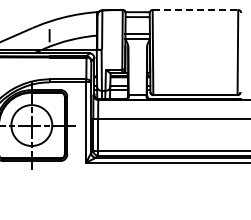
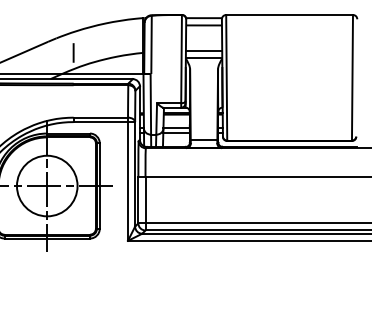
line: (195, 10) -> (289, 15), dashed -> solid

